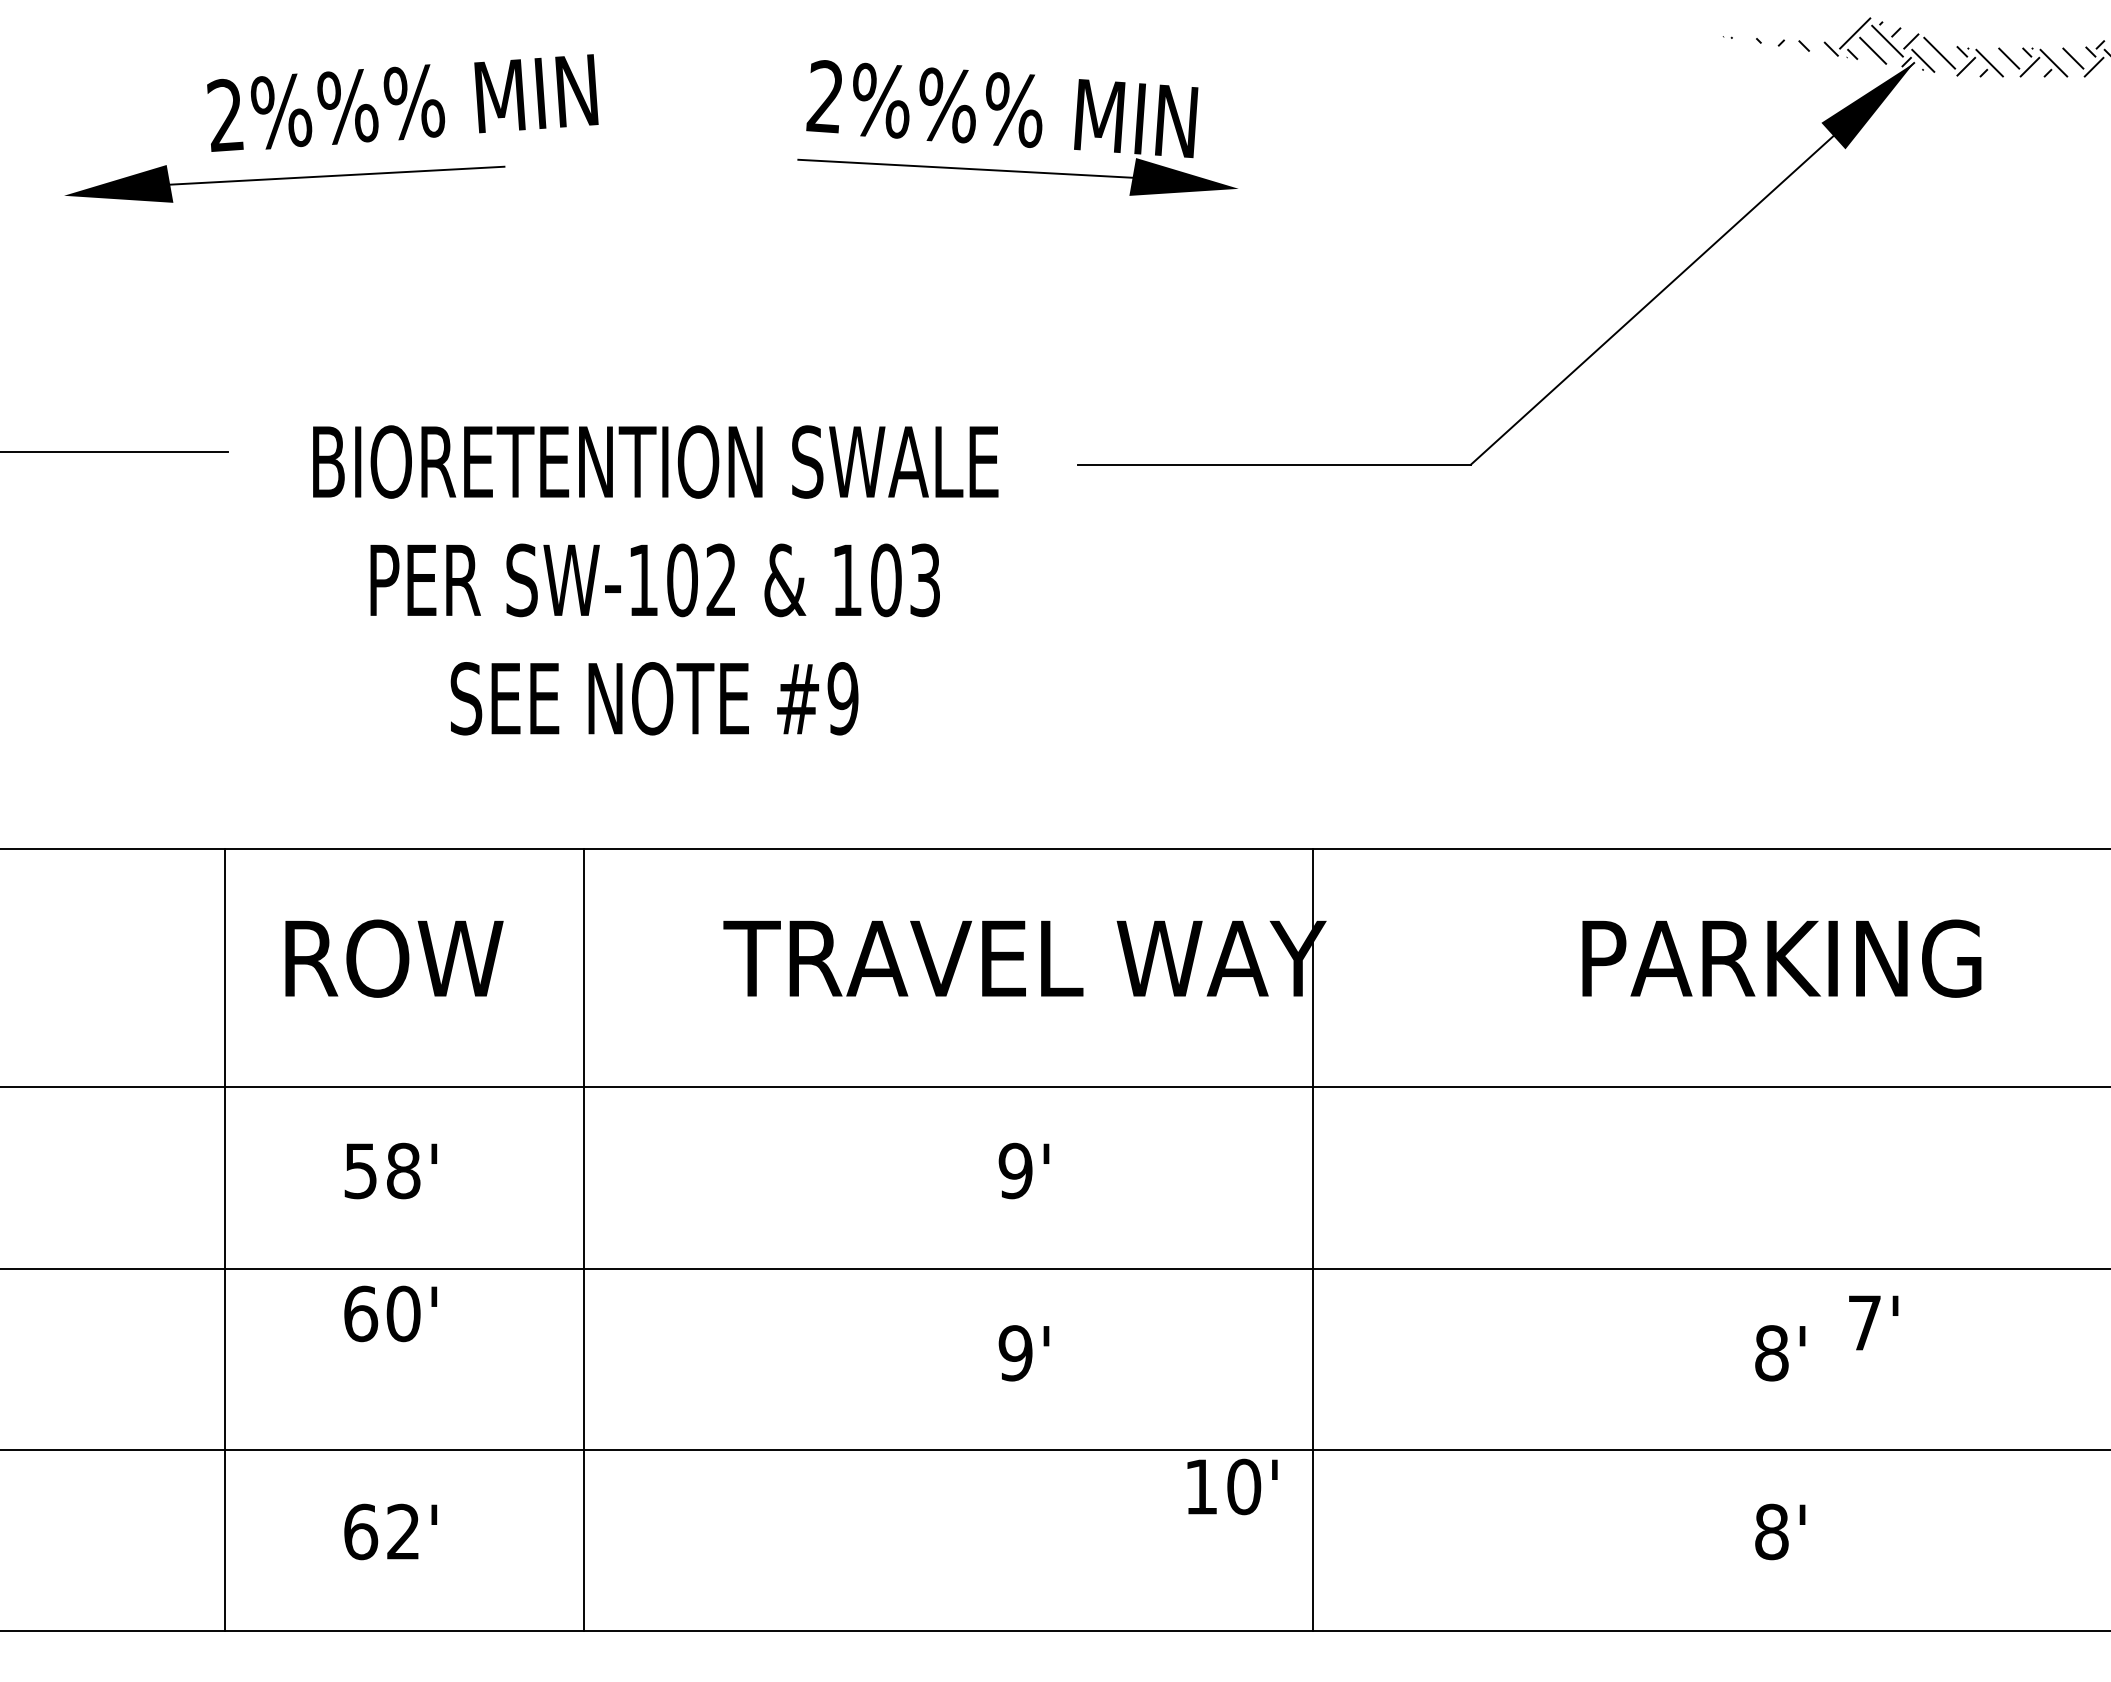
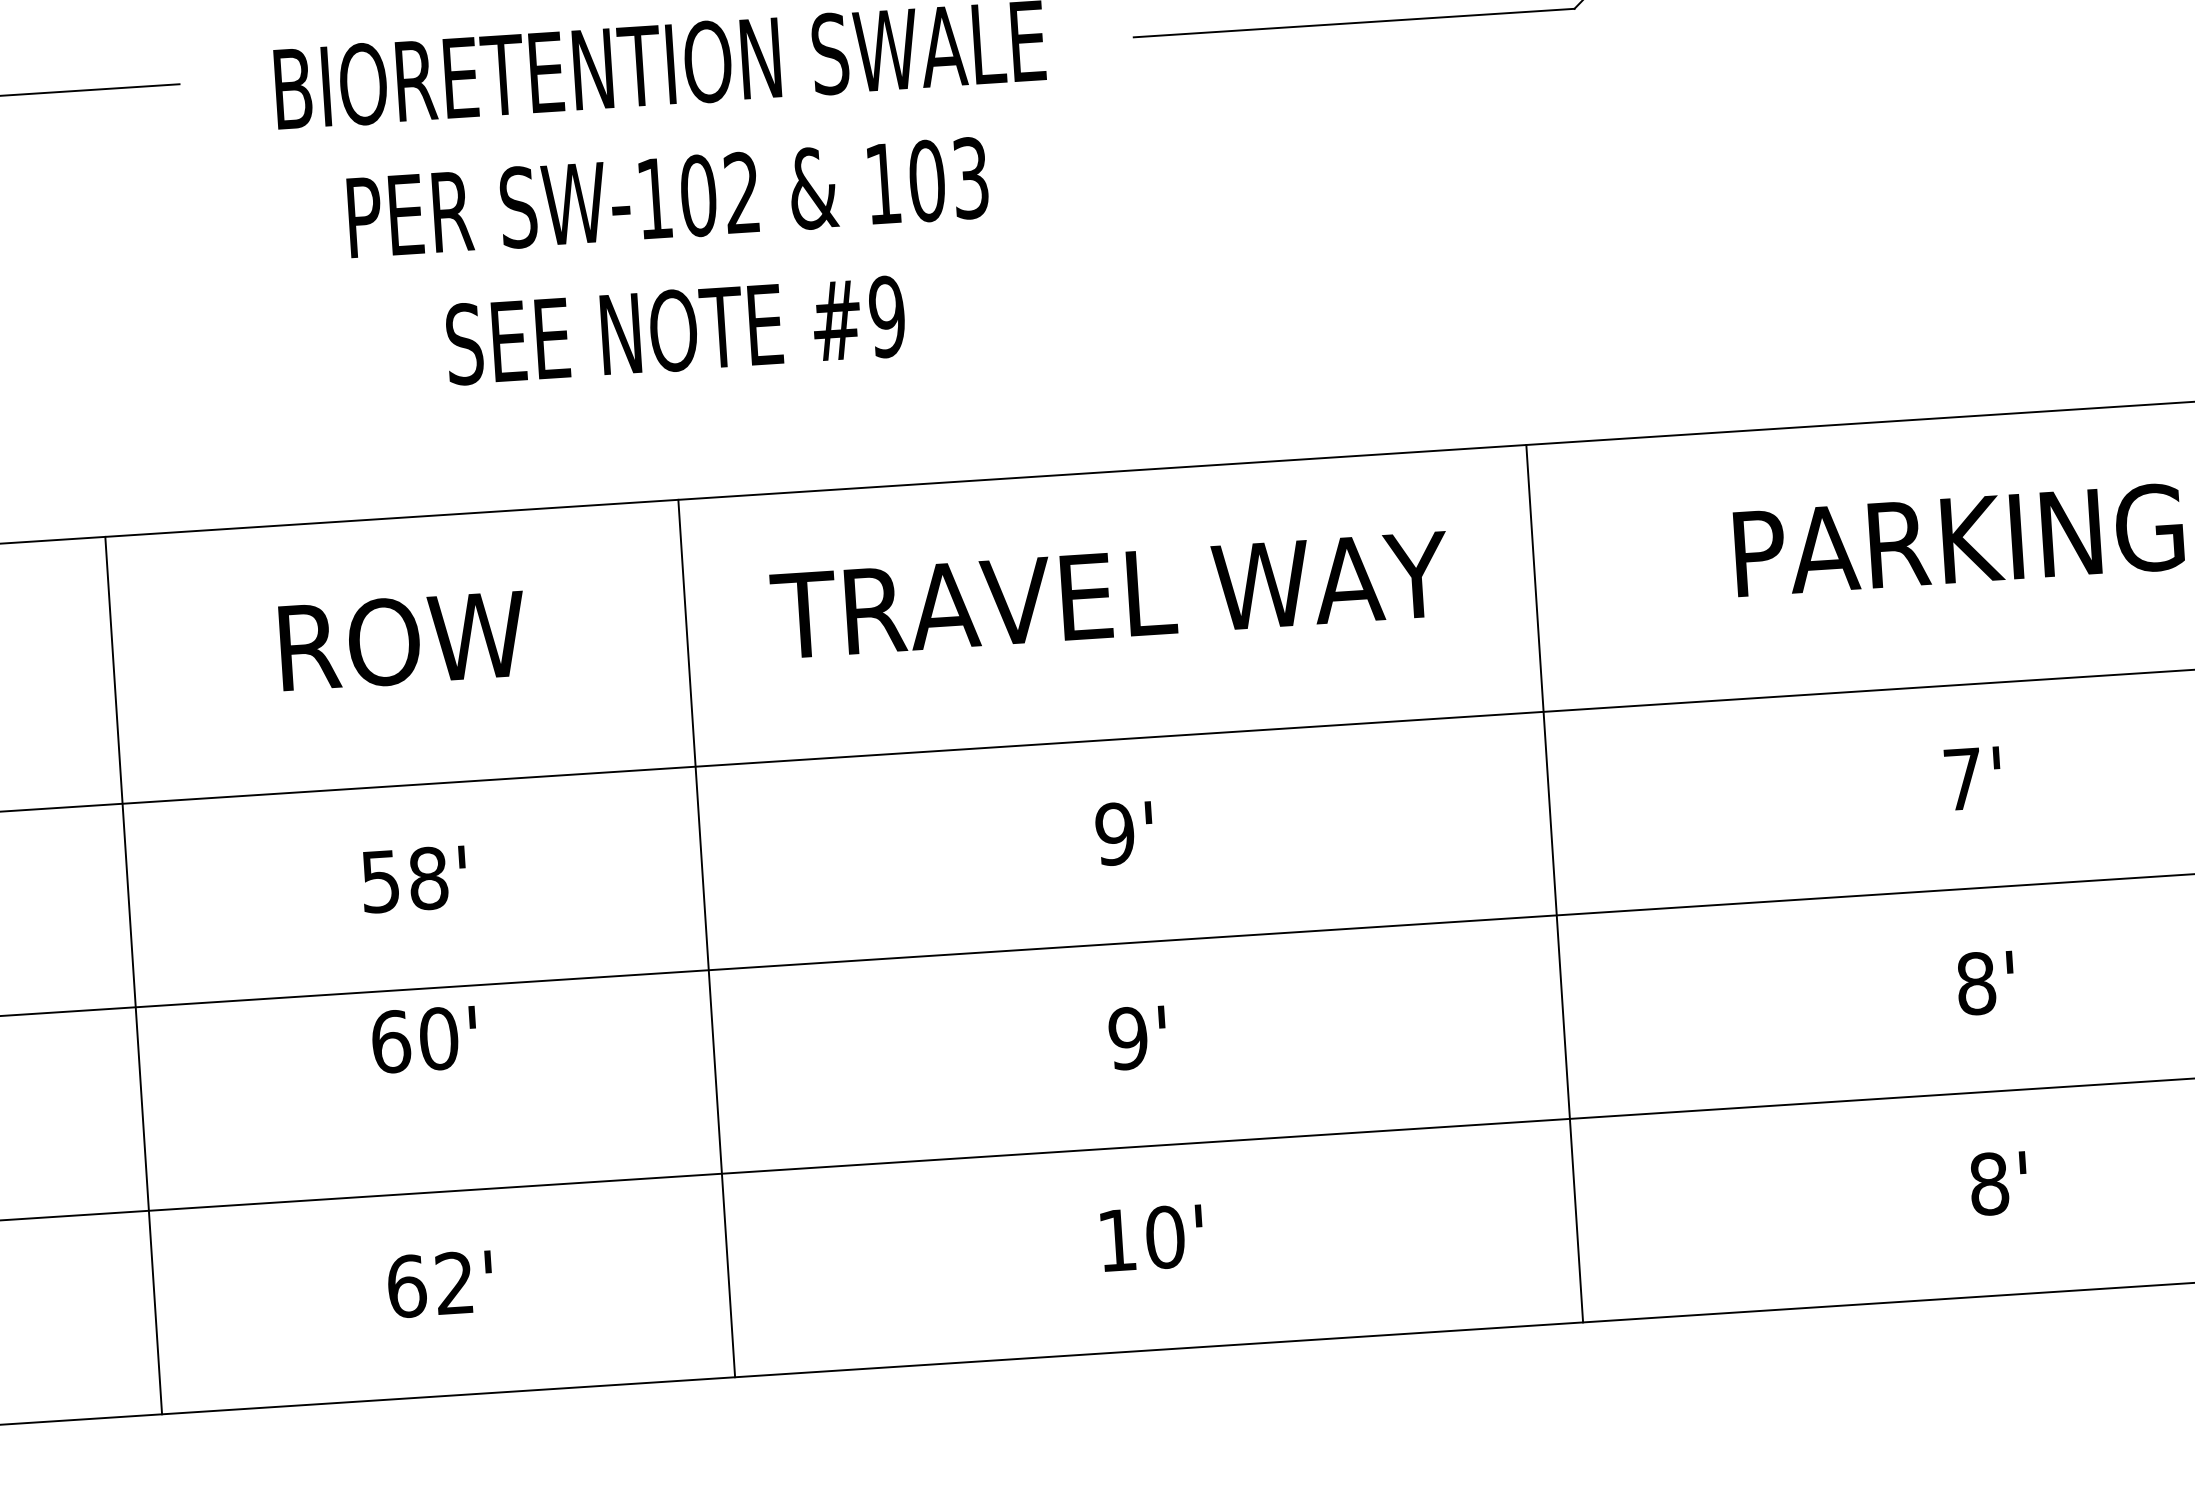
line: (225, 1240) -> (134, 975), moved
line: (584, 1240) -> (707, 938), moved
line: (1313, 1240) -> (1555, 883), moved
text: (1873, 1322) -> (1972, 778), moved
text: (1232, 1486) -> (1152, 1237), moved

